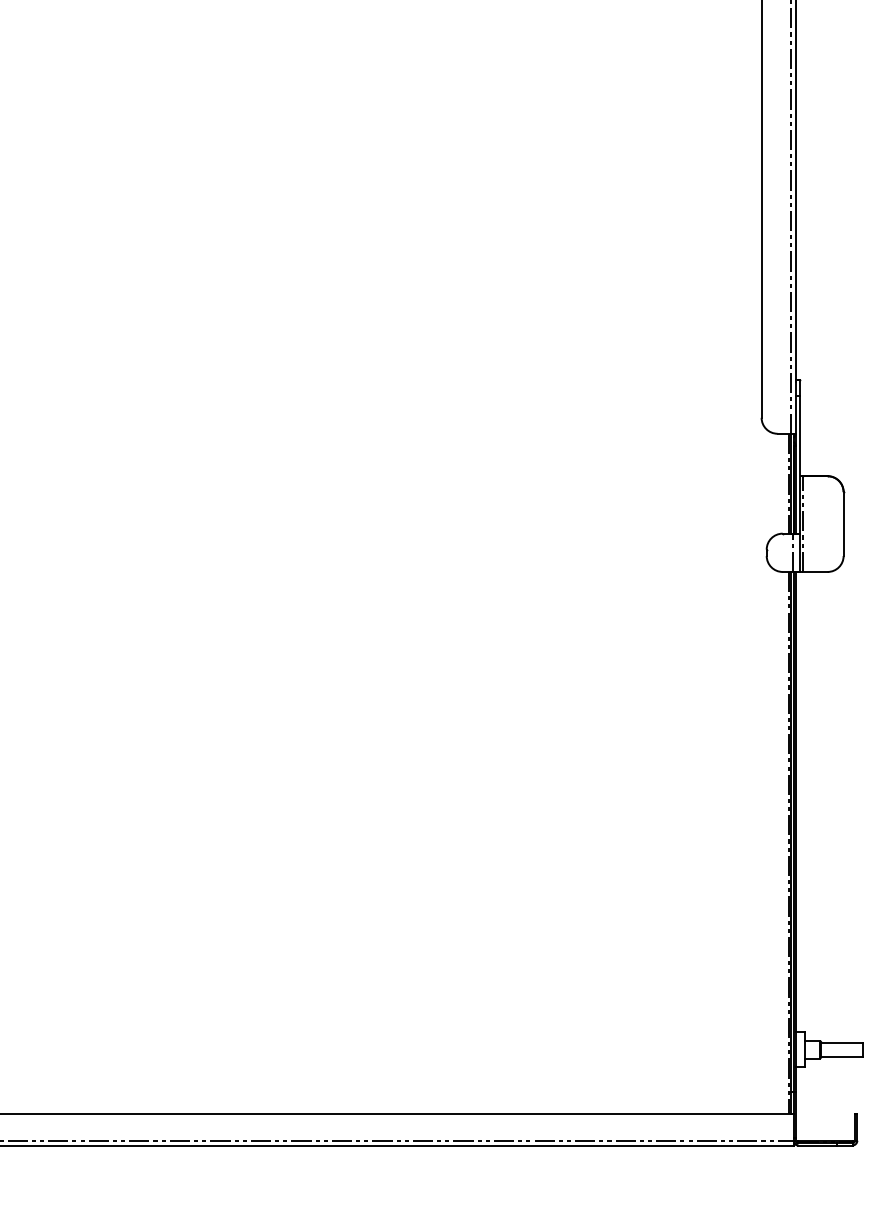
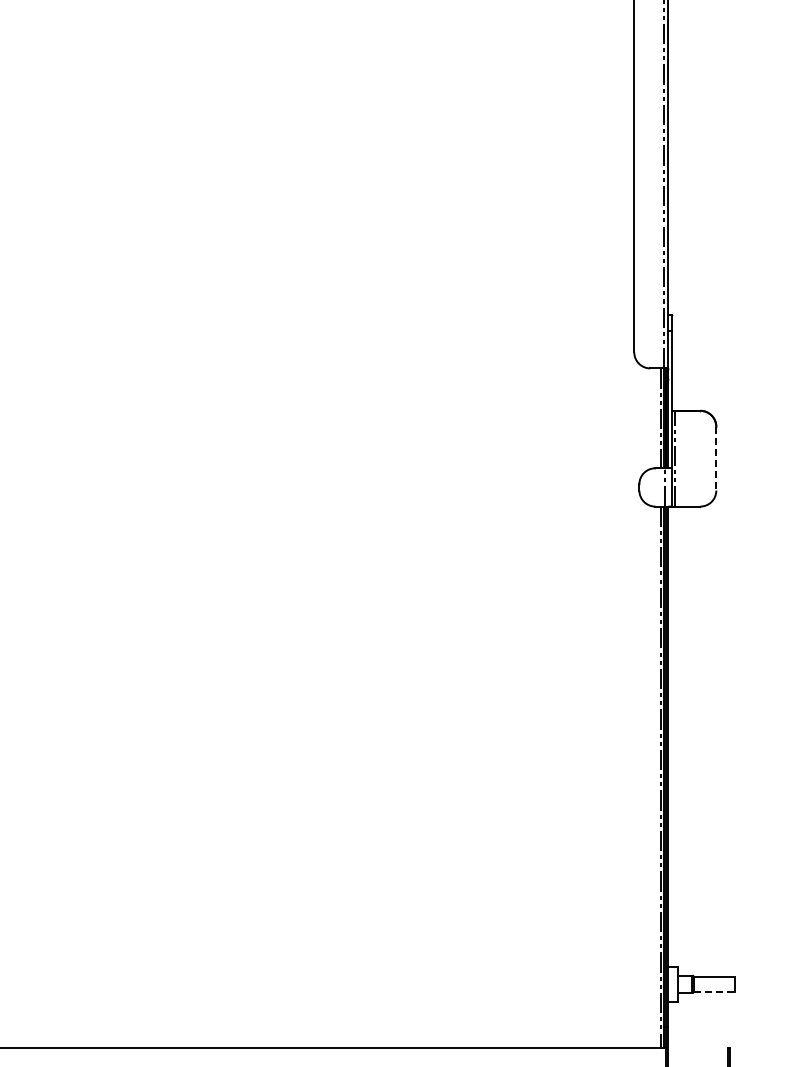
line: (843, 524) -> (716, 459), solid -> dashed
line: (842, 1056) -> (715, 991), solid -> dashed

